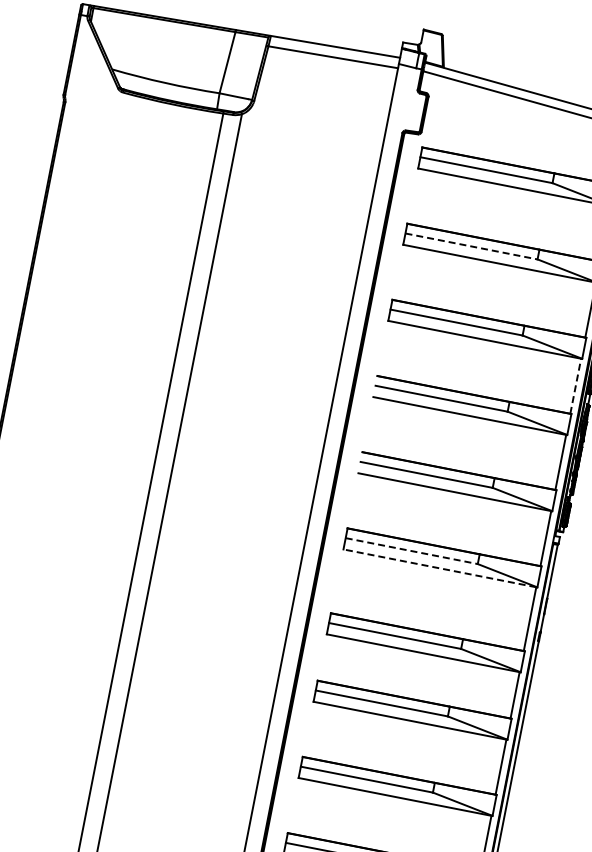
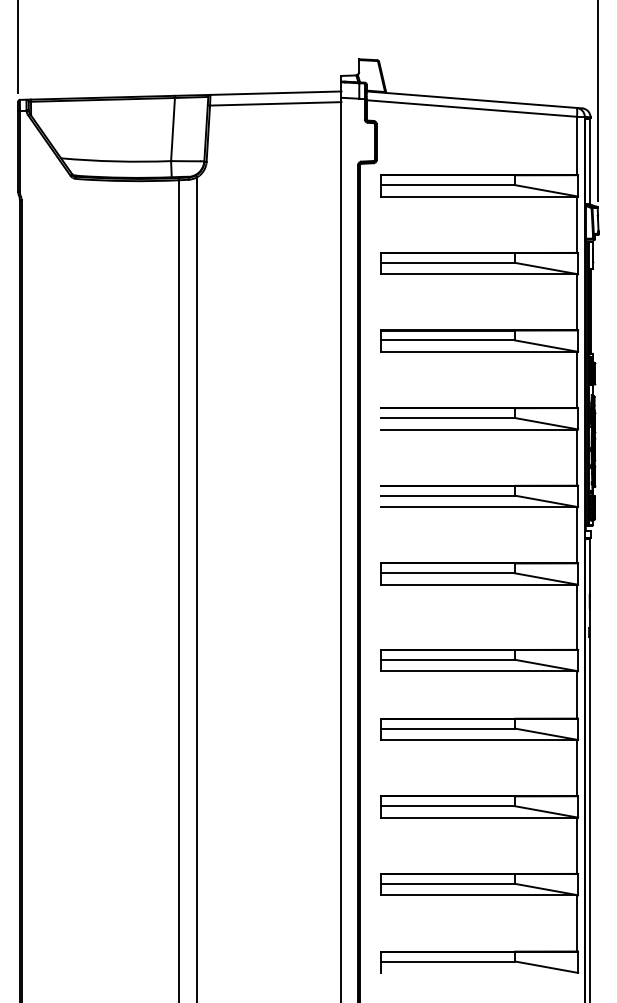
line: (472, 246) -> (448, 262), dashed -> solid
line: (576, 385) -> (577, 379), dashed -> solid
line: (412, 551) -> (448, 573), dashed -> solid
line: (439, 567) -> (478, 584), dashed -> solid

